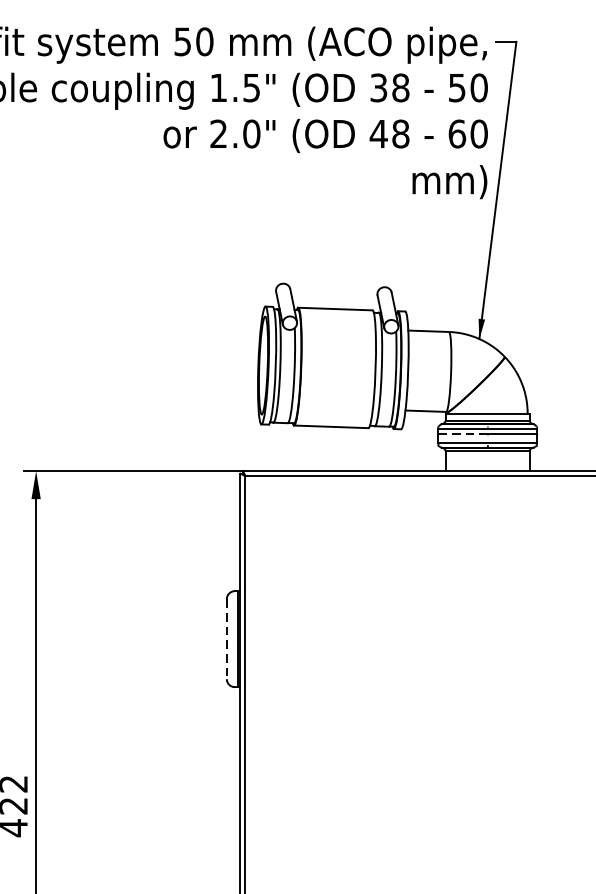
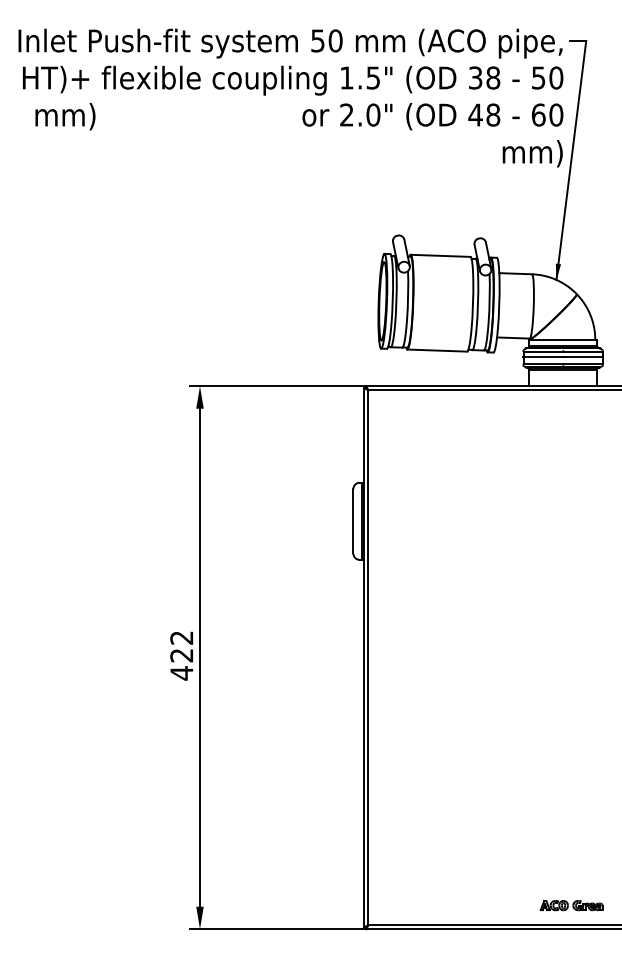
line: (463, 434) -> (543, 356), dashed -> solid
line: (227, 639) -> (353, 521), dashed -> solid

